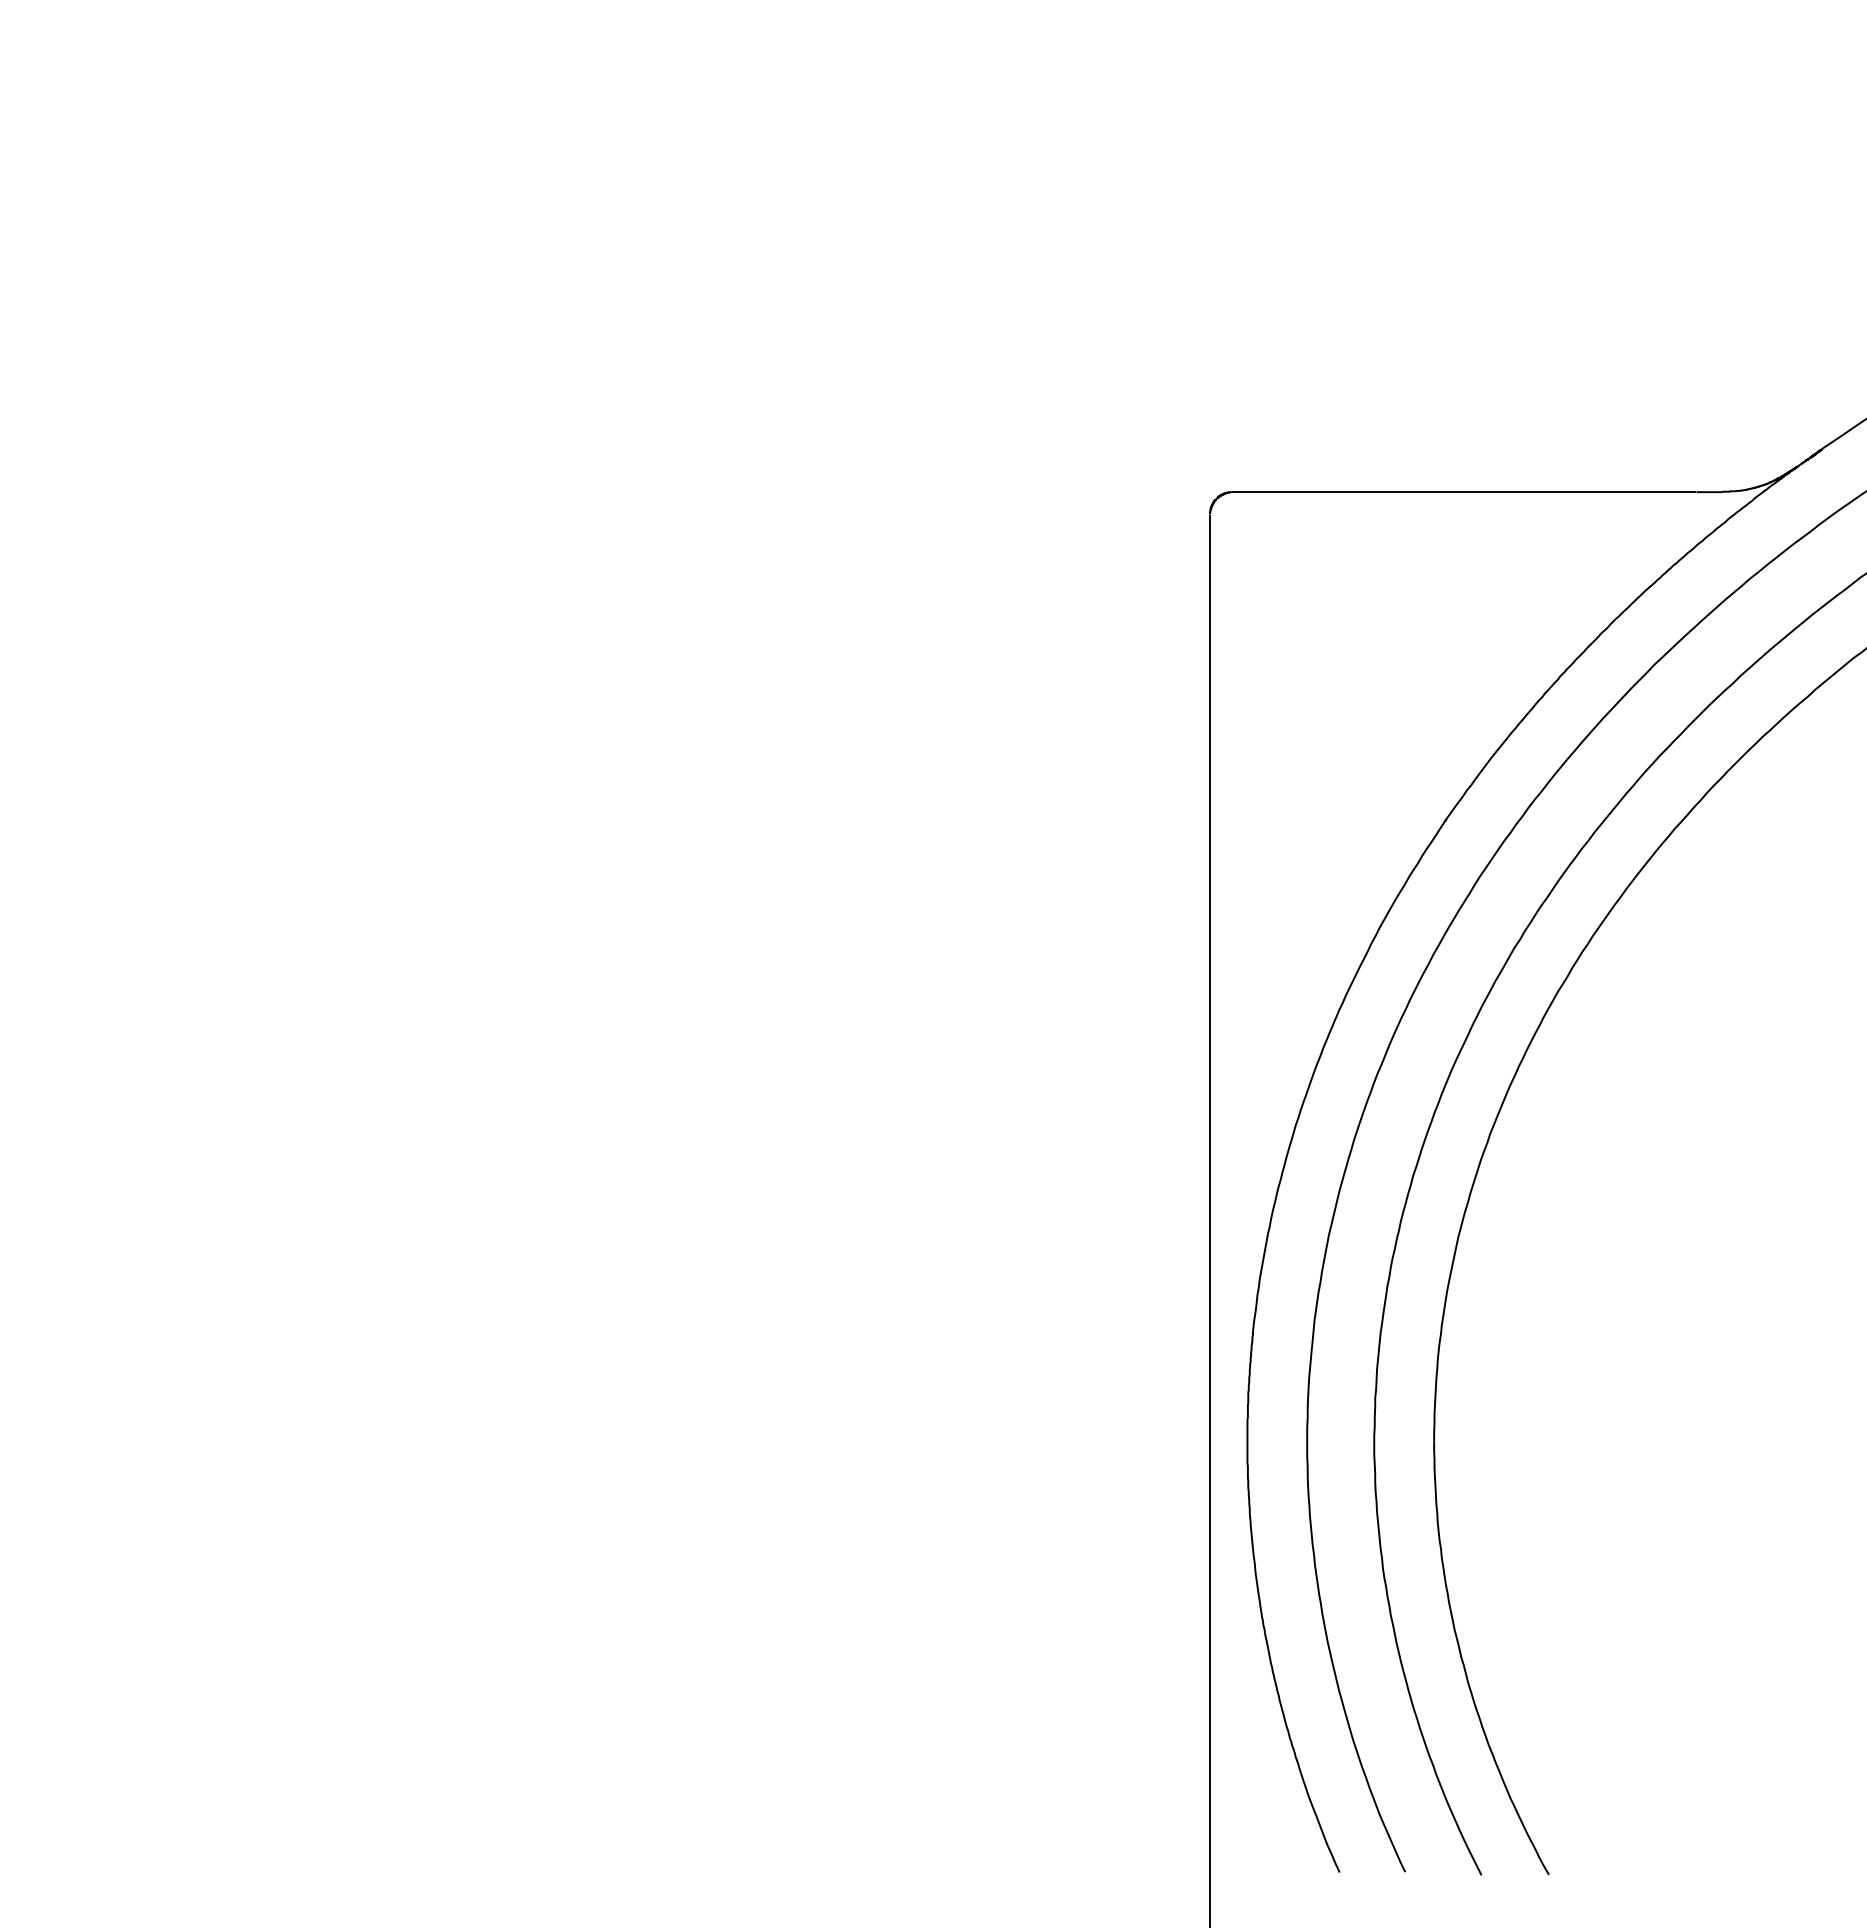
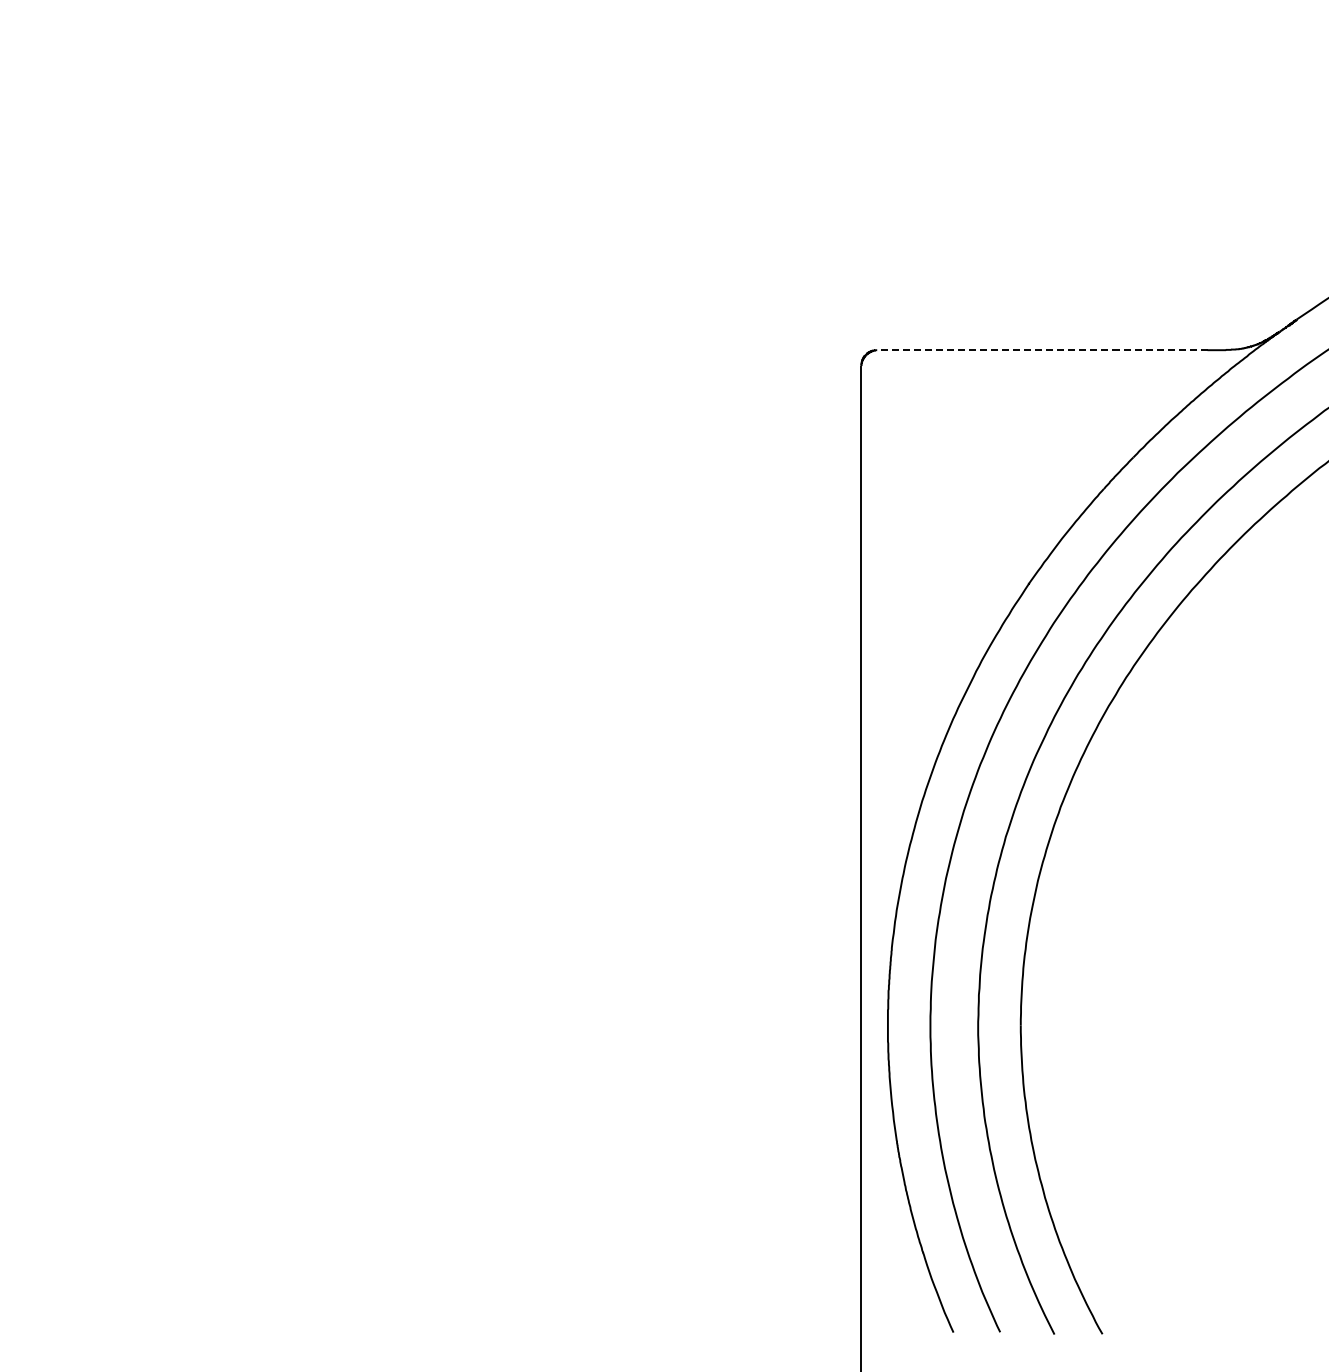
line: (1463, 492) -> (1041, 350), solid -> dashed

